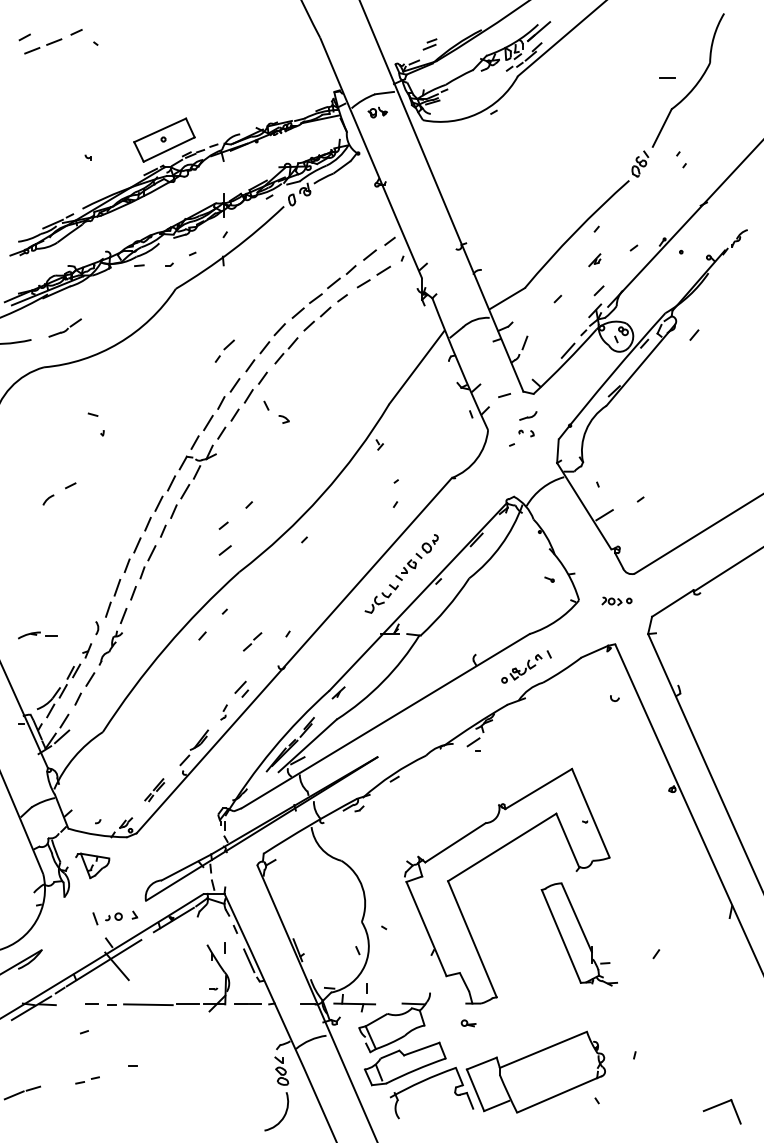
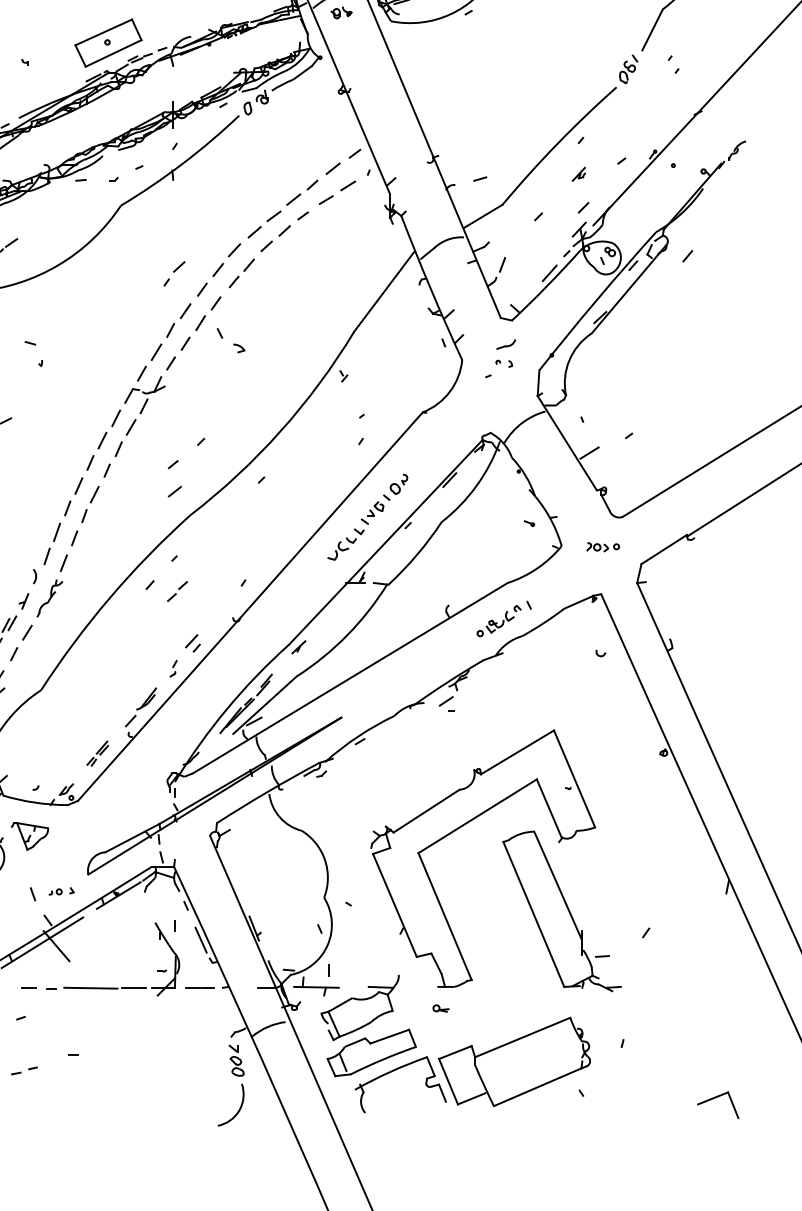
line: (504, 395) -> (480, 179), moved
part: (252, 641) -> (177, 591), moved
part: (121, 916) -> (61, 891), size x0.71
part: (579, 934) -> (562, 911), size x1.43

